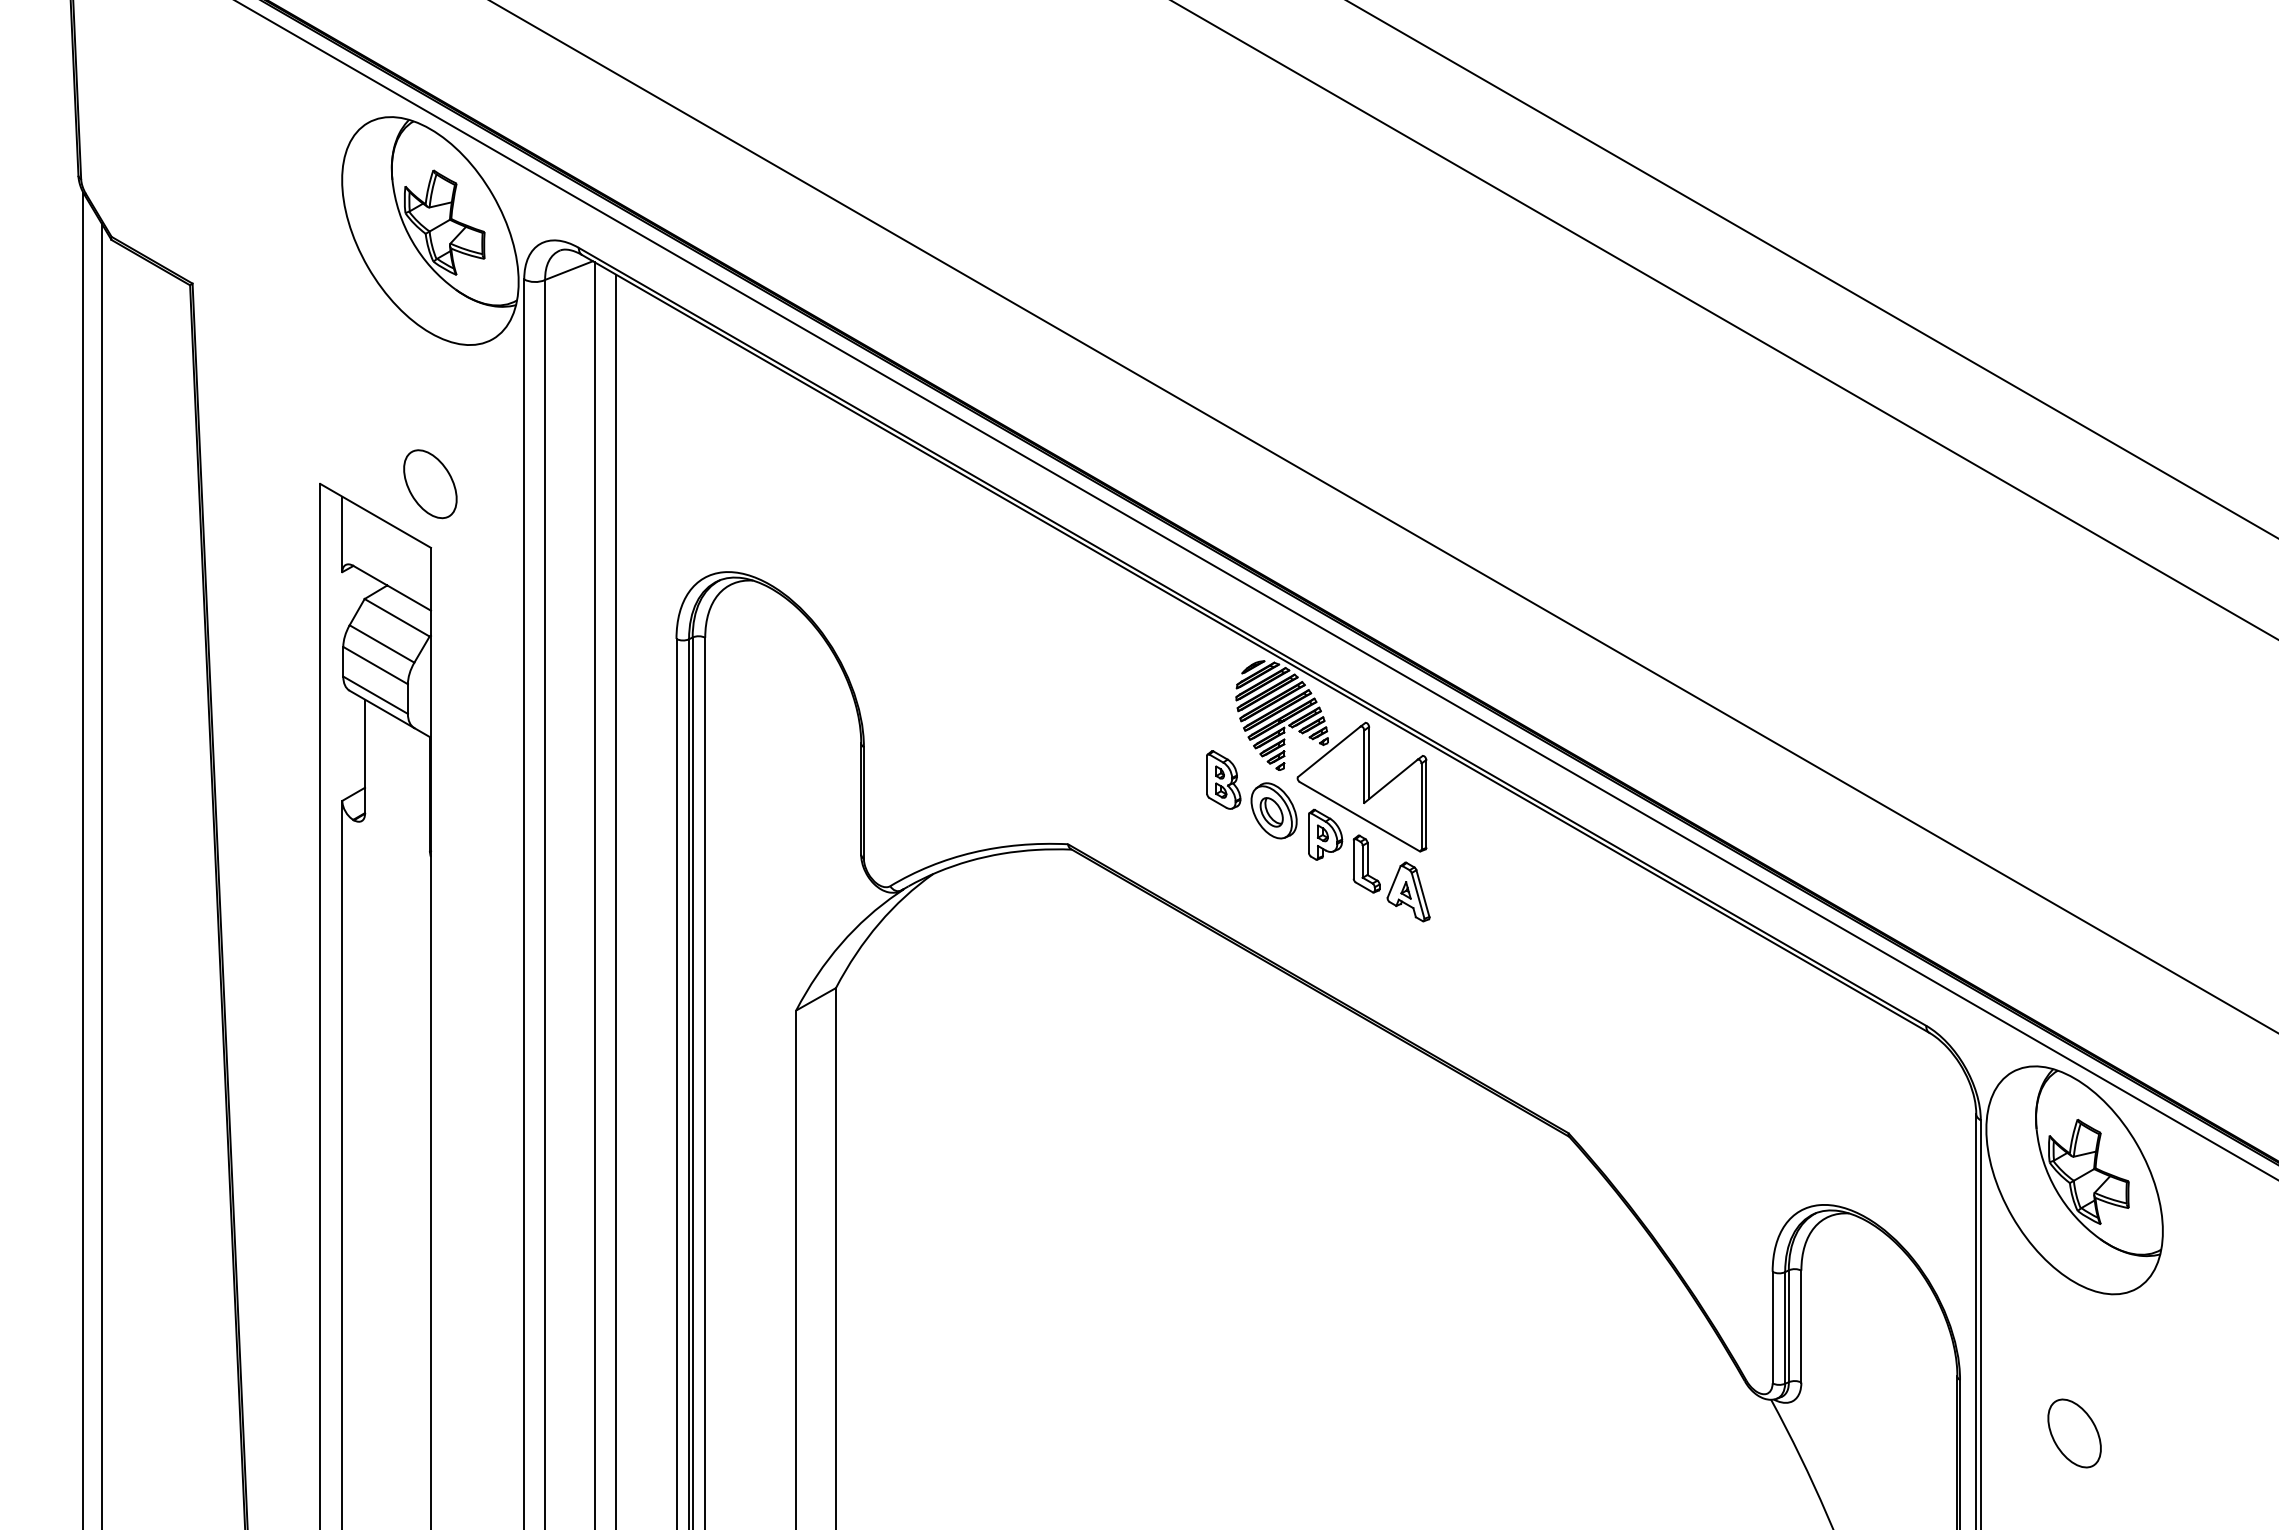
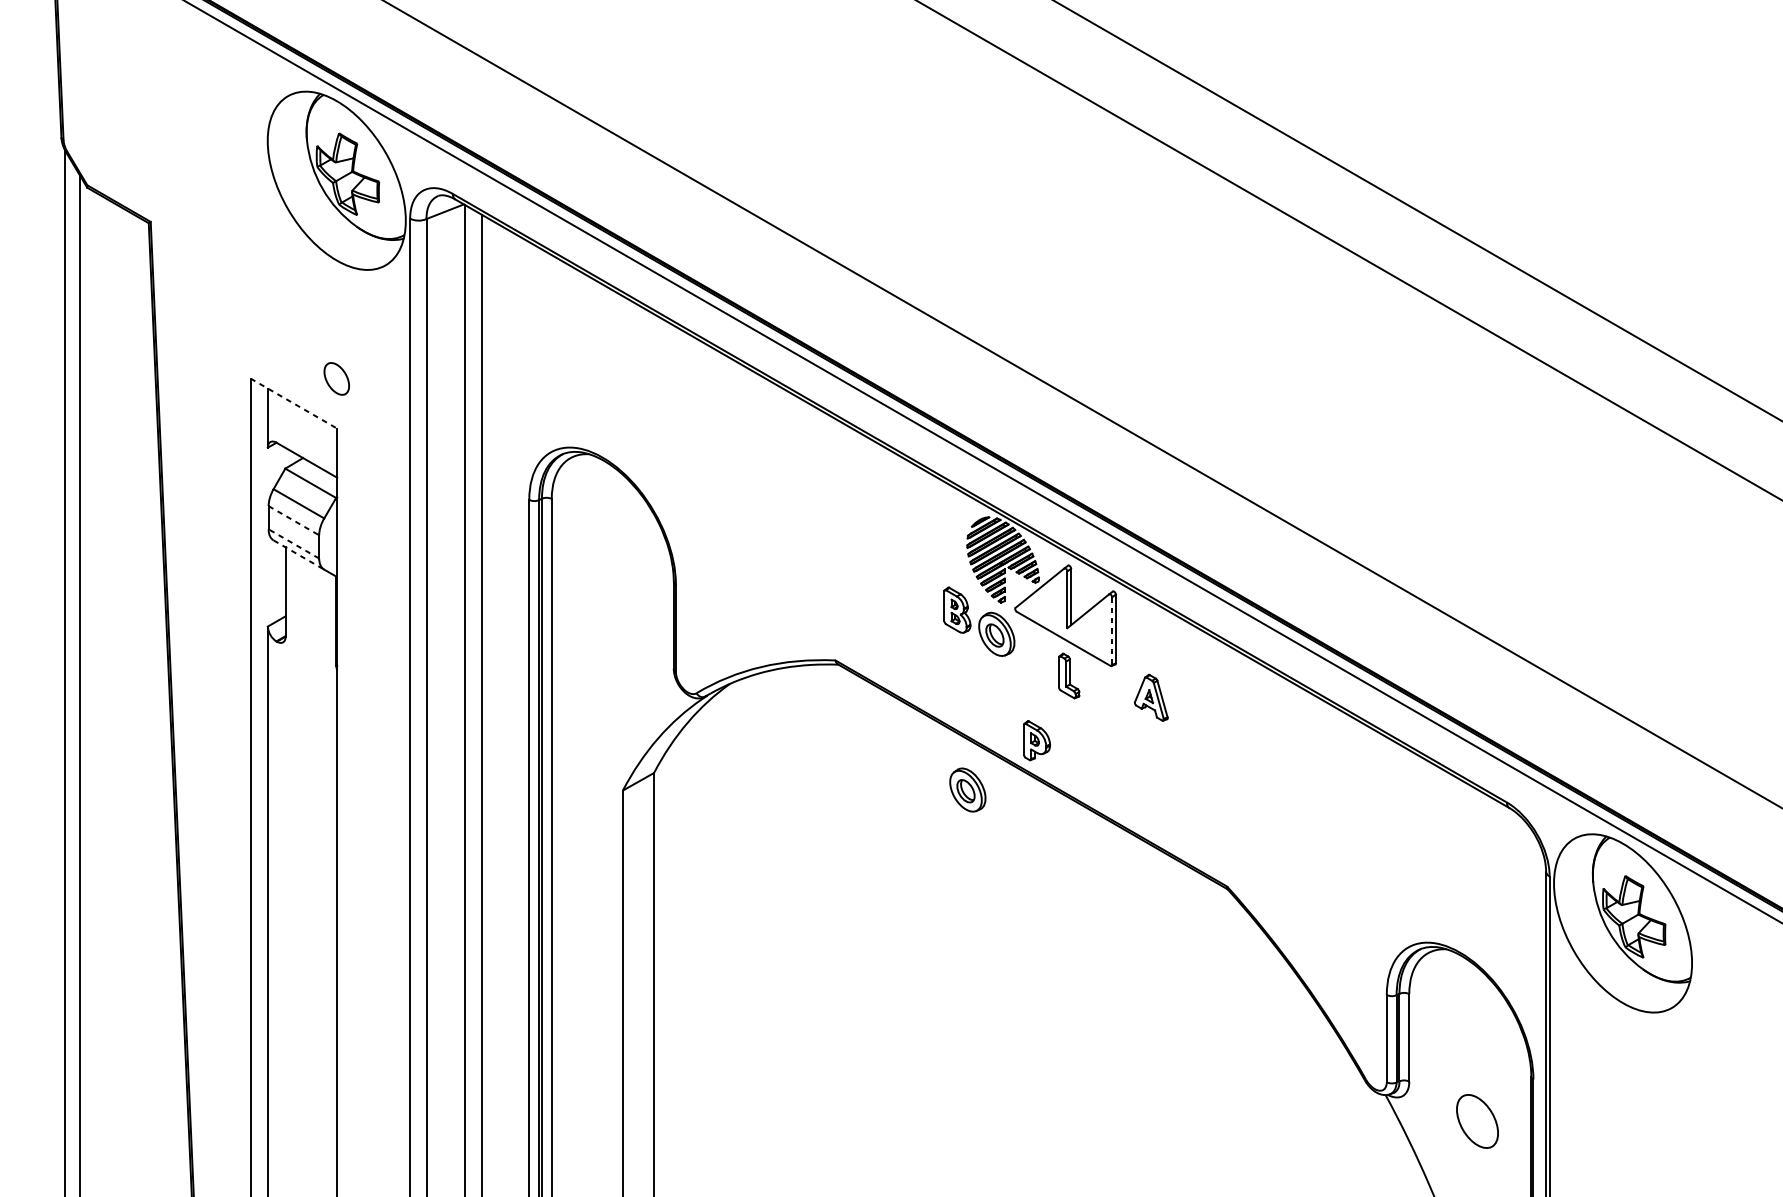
part: (430, 484) -> (336, 379), size x0.6
line: (375, 515) -> (293, 403), solid -> dashed
line: (376, 665) -> (294, 520), solid -> dashed
line: (375, 694) -> (293, 543), solid -> dashed
line: (382, 709) -> (299, 555), solid -> dashed
line: (1421, 807) -> (1112, 631), solid -> dashed
part: (1325, 834) -> (1037, 740), moved
part: (1408, 891) -> (1151, 697), moved
part: (1236, 1009) -> (967, 789), added
part: (2074, 1433) -> (1477, 1121), moved

